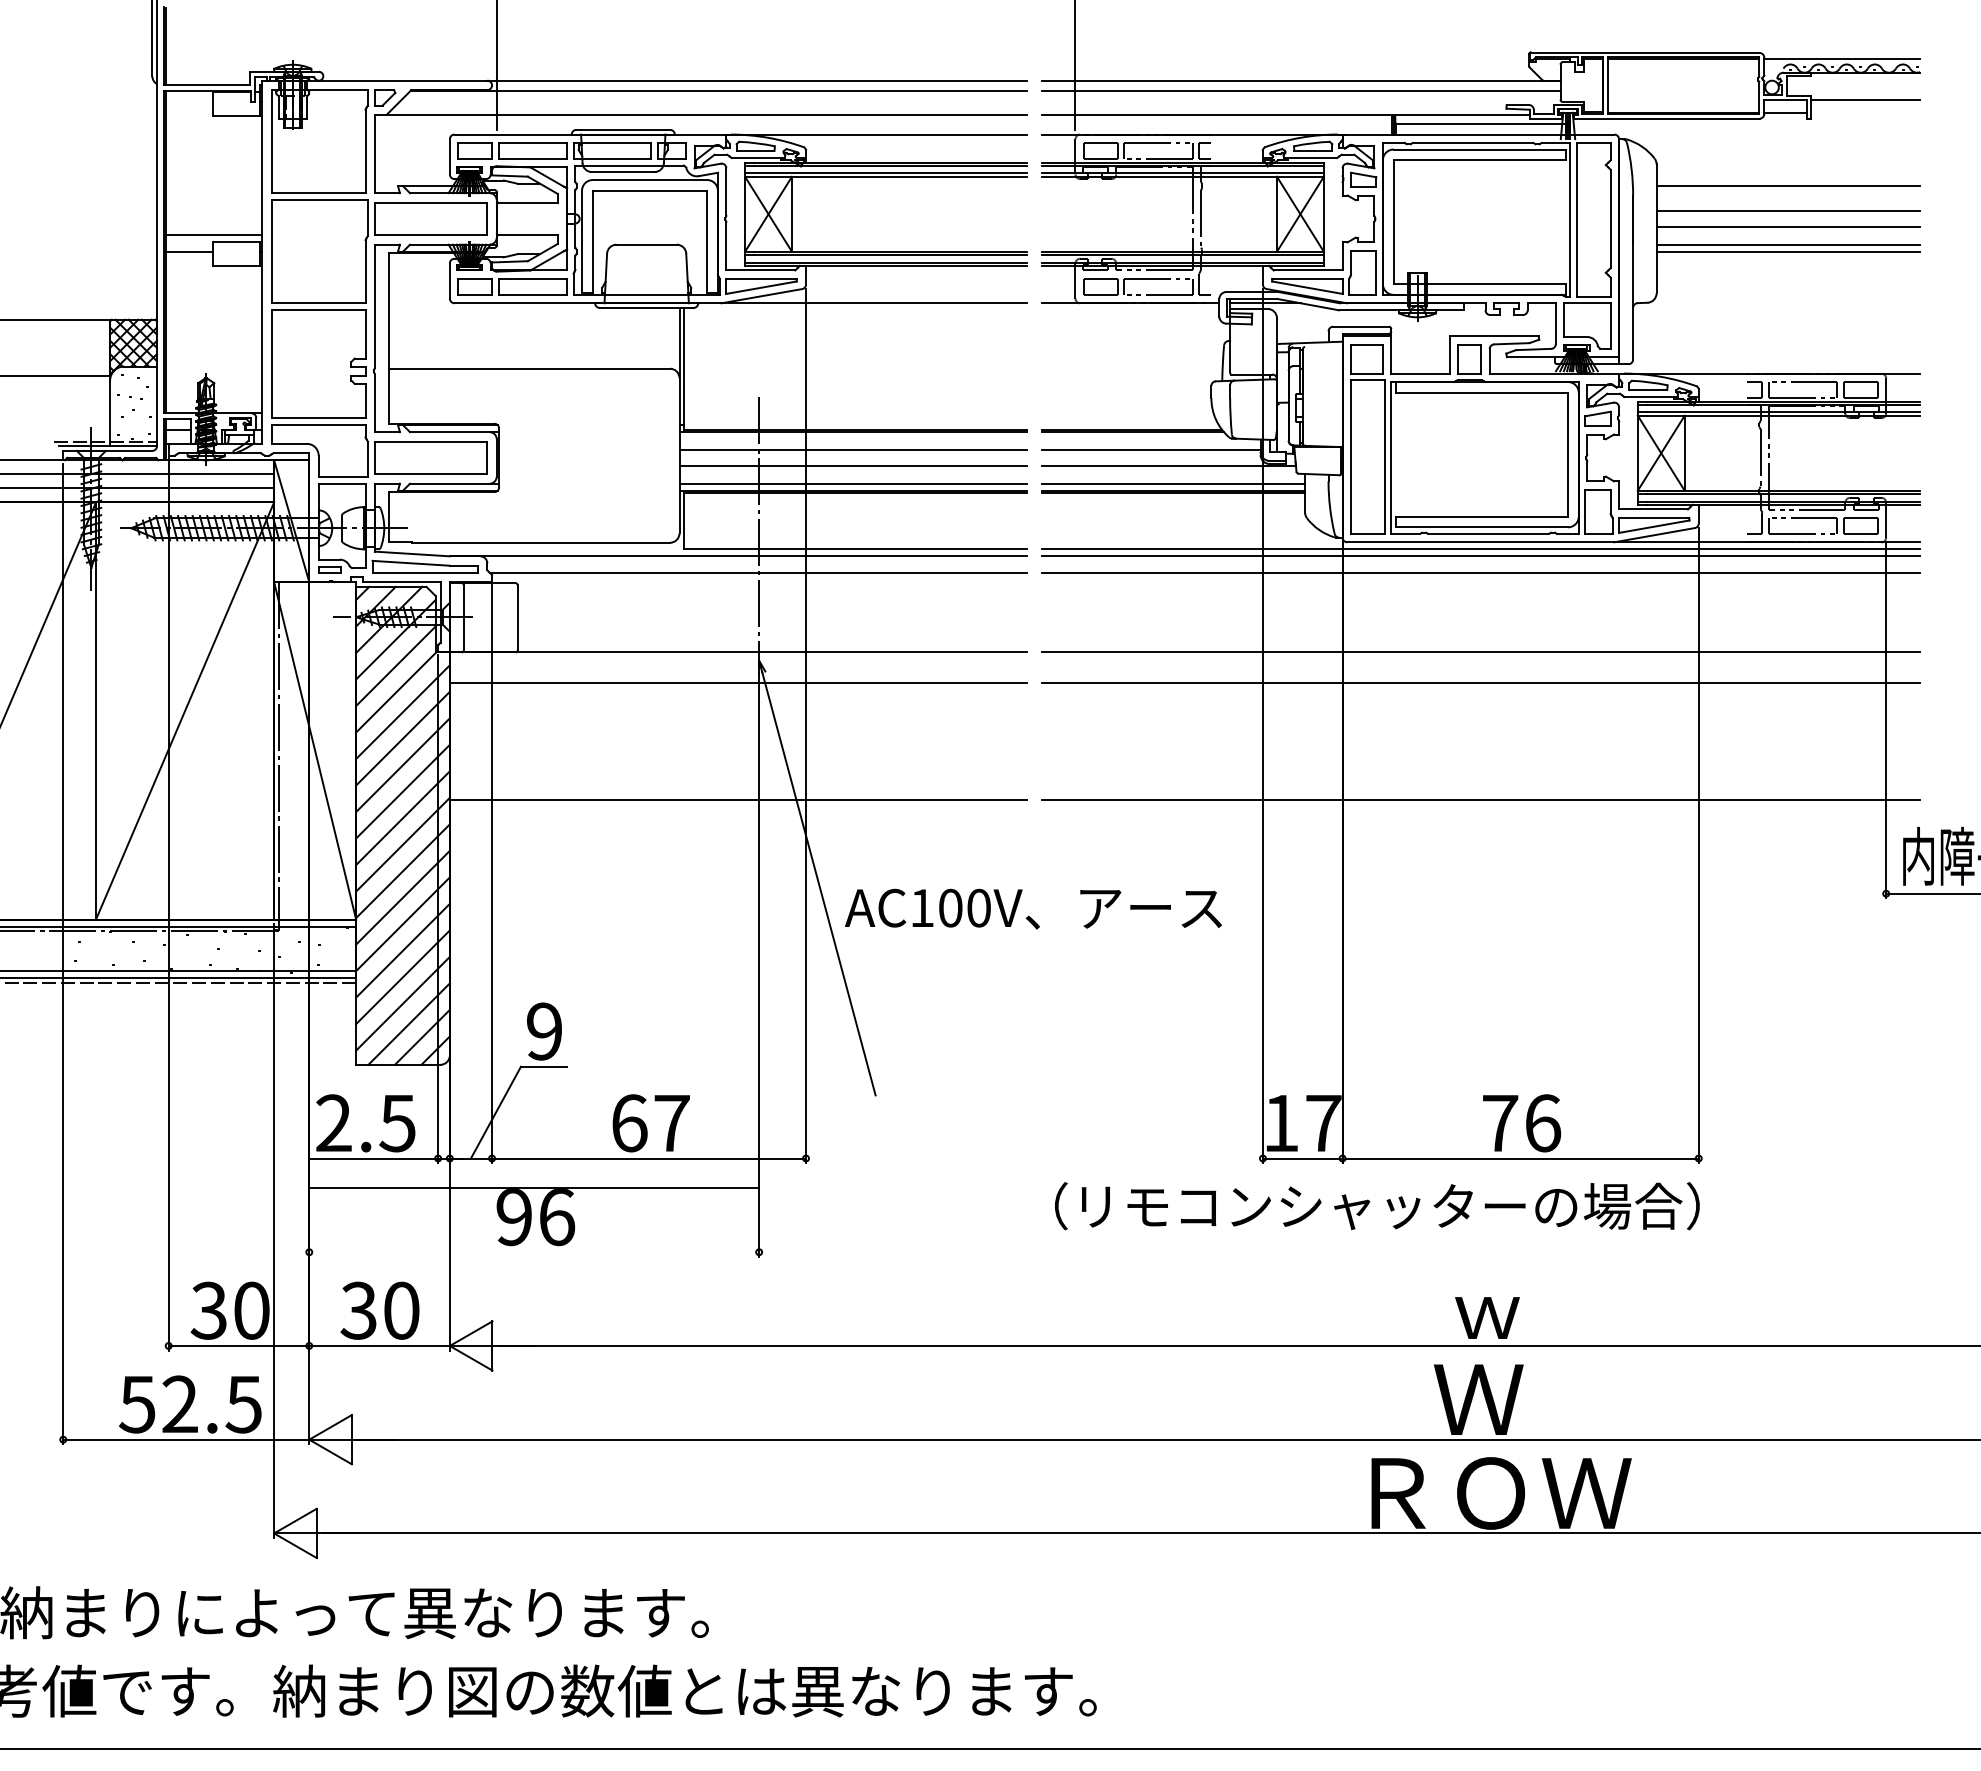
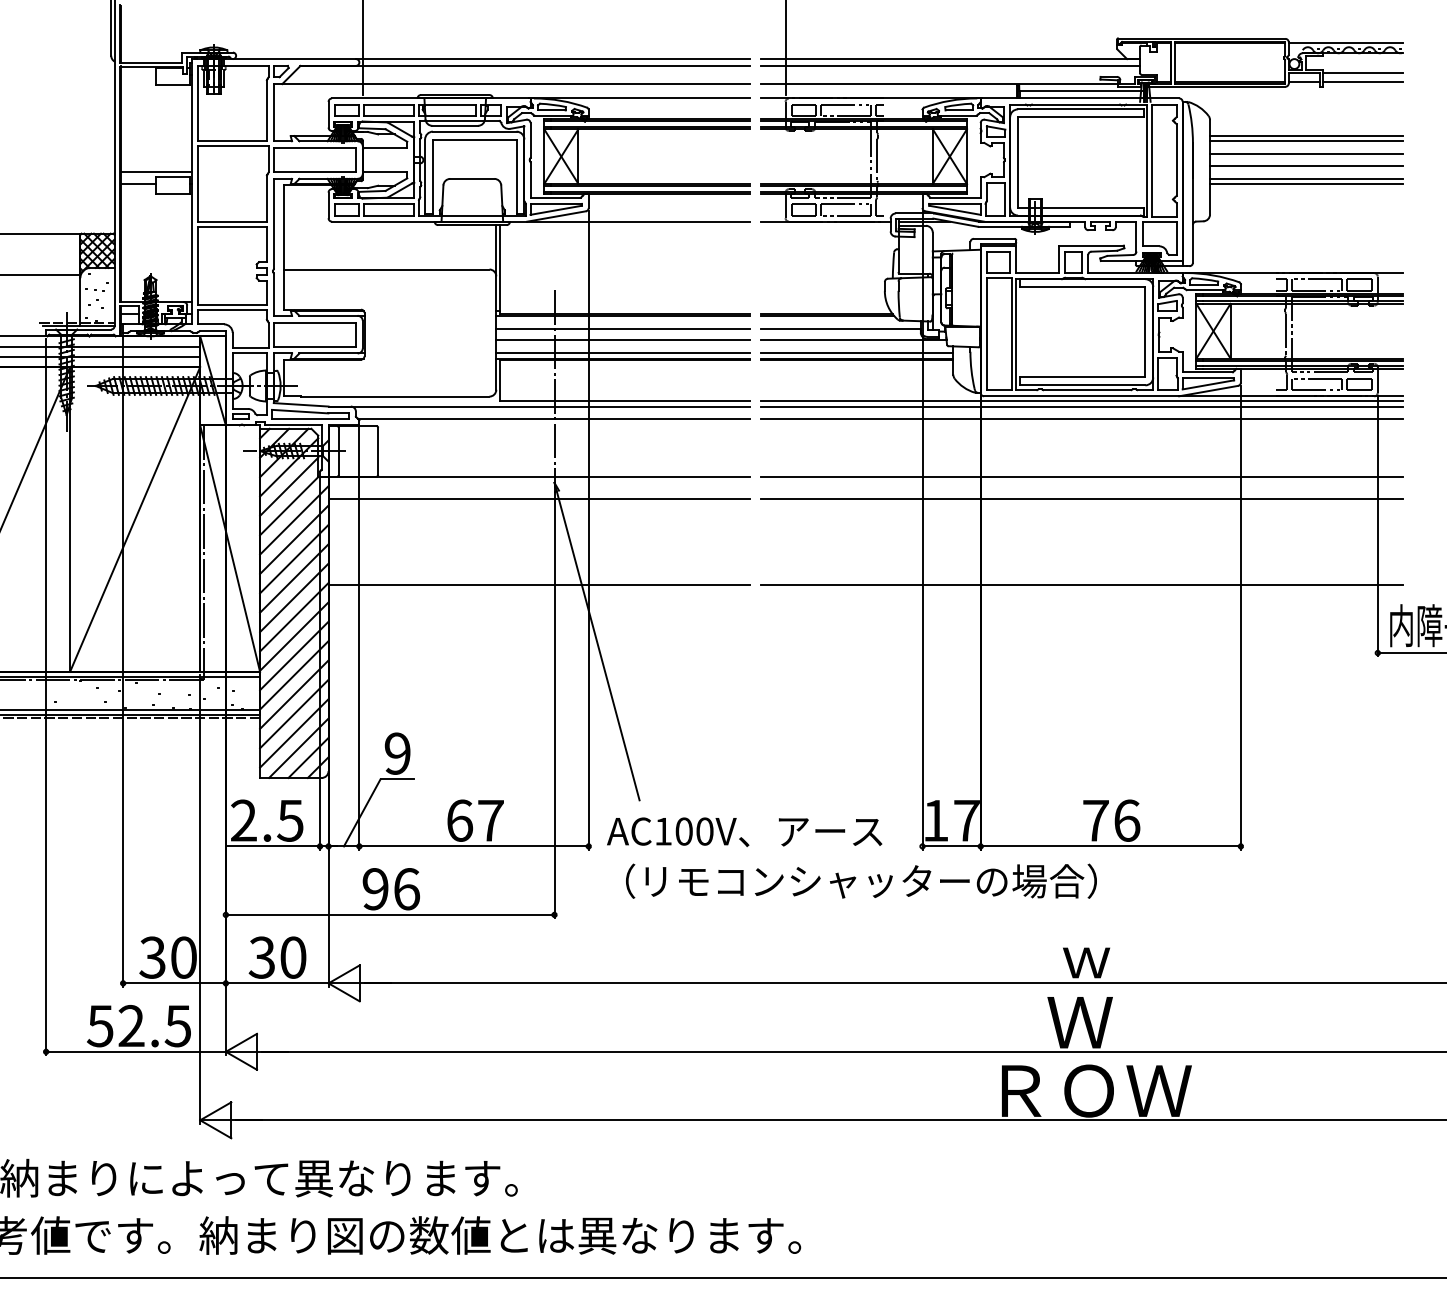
line: (1865, 112) -> (1362, 82), added
line: (1788, 193) -> (1306, 141), added
text: (1033, 908) -> (744, 831), moved
line: (534, 1188) -> (390, 915), moved
text: (1377, 1206) -> (861, 881), moved

